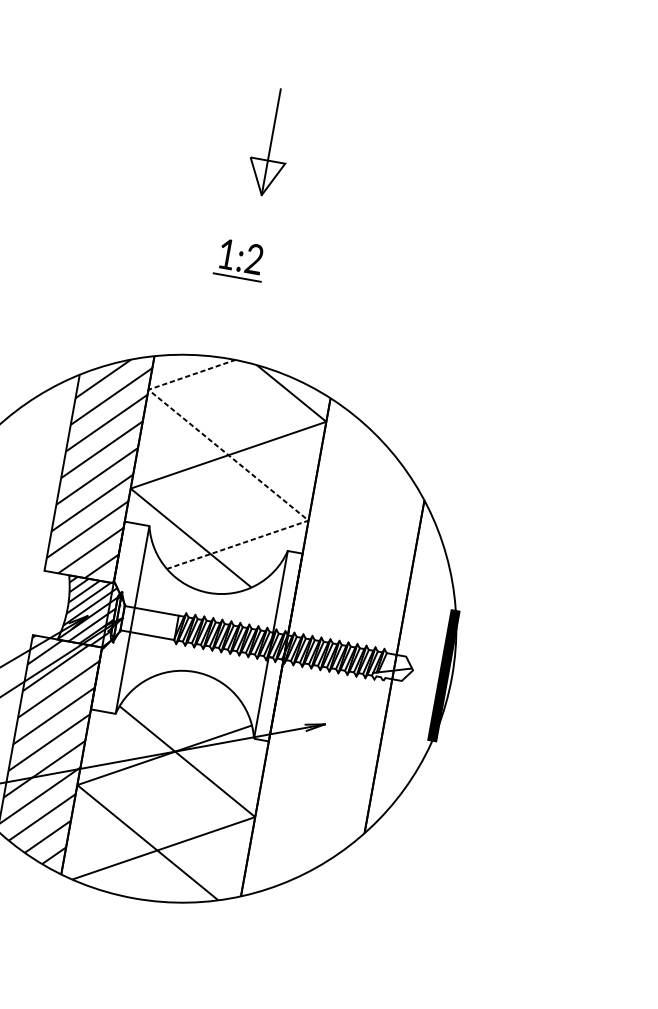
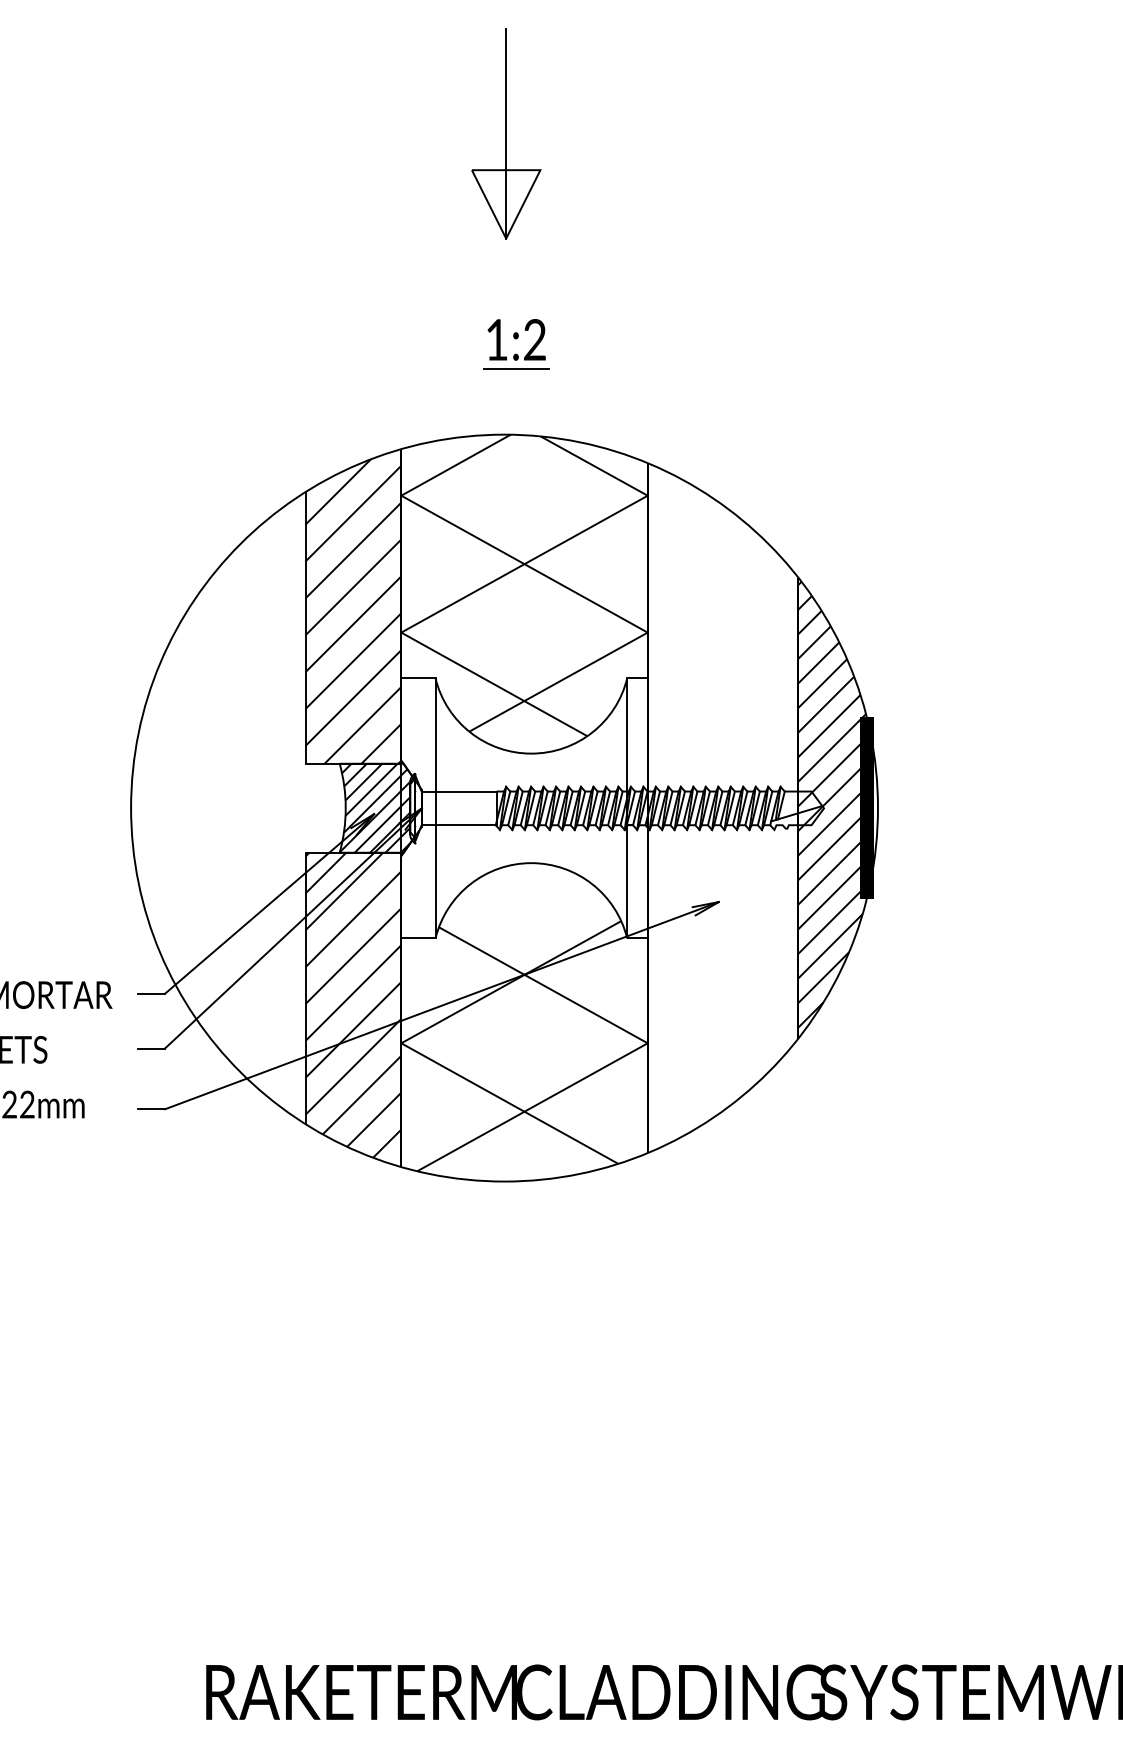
part: (271, 141) -> (506, 133), size x1.43
part: (240, 260) -> (516, 344), moved
line: (250, 473) -> (558, 583), dashed -> solid
hatch: (419, 668) -> (832, 804), added

